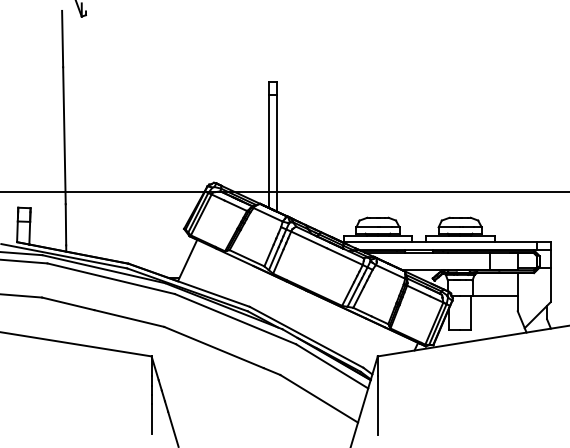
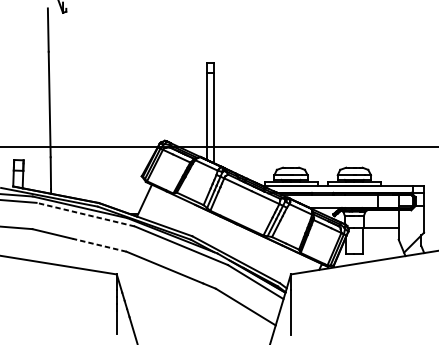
line: (111, 278) -> (85, 214), solid -> dashed
line: (129, 318) -> (99, 245), solid -> dashed

